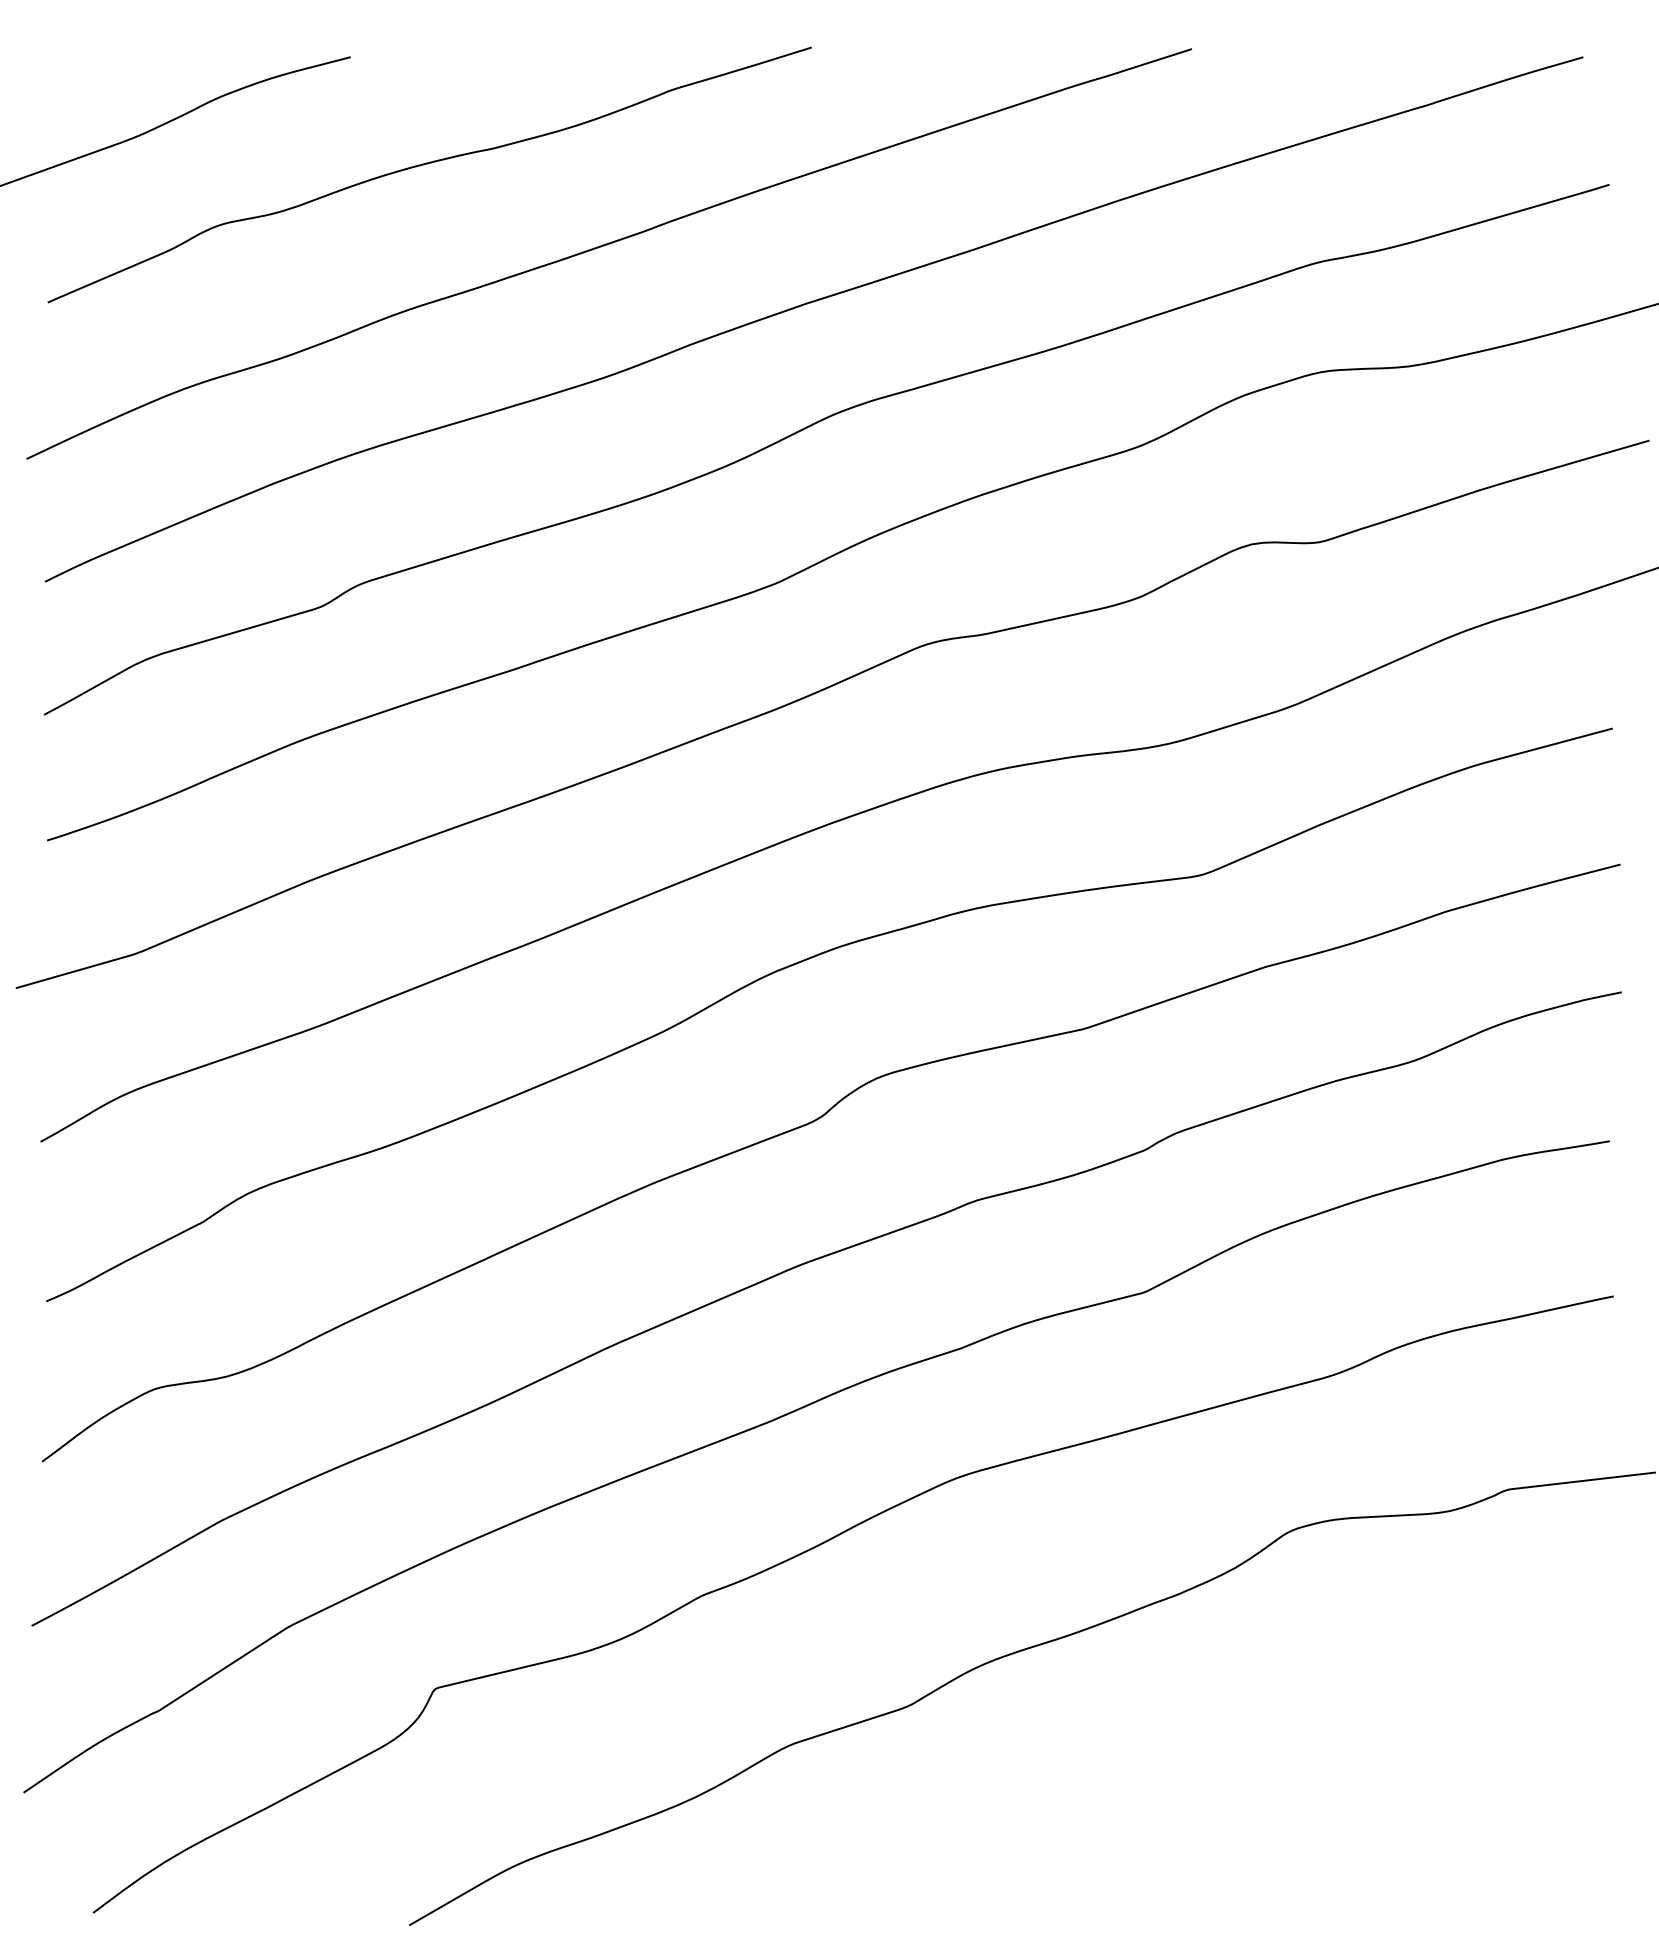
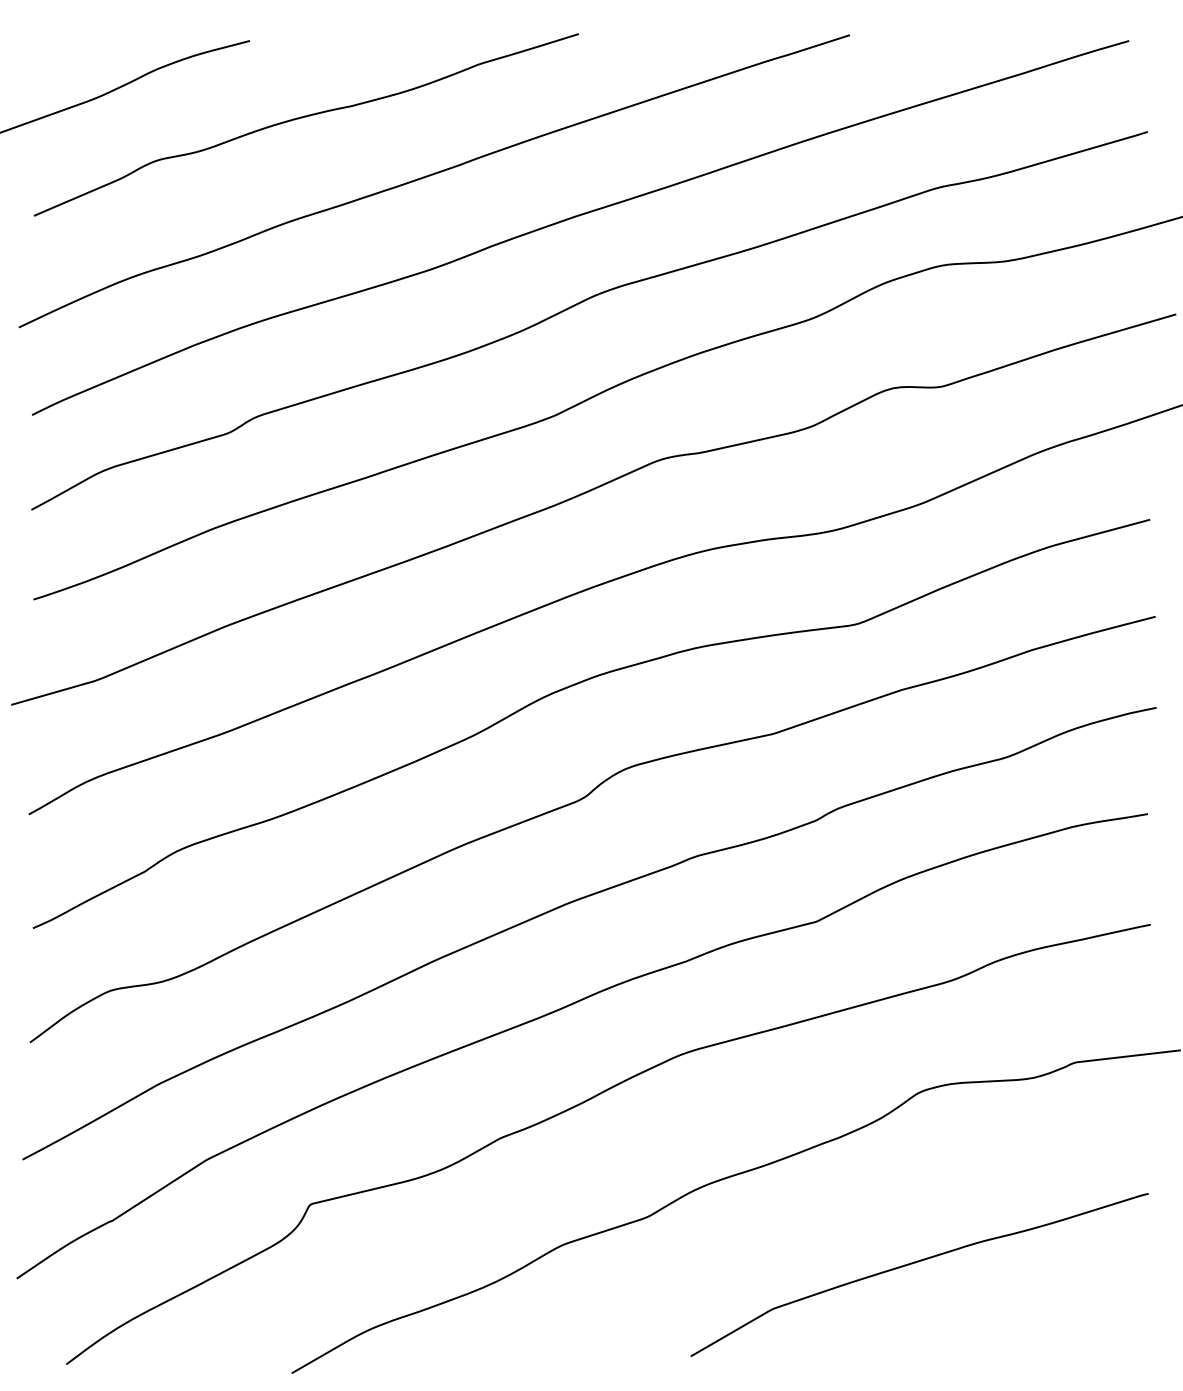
curve: (1283, 1771) -> (915, 1263), added

